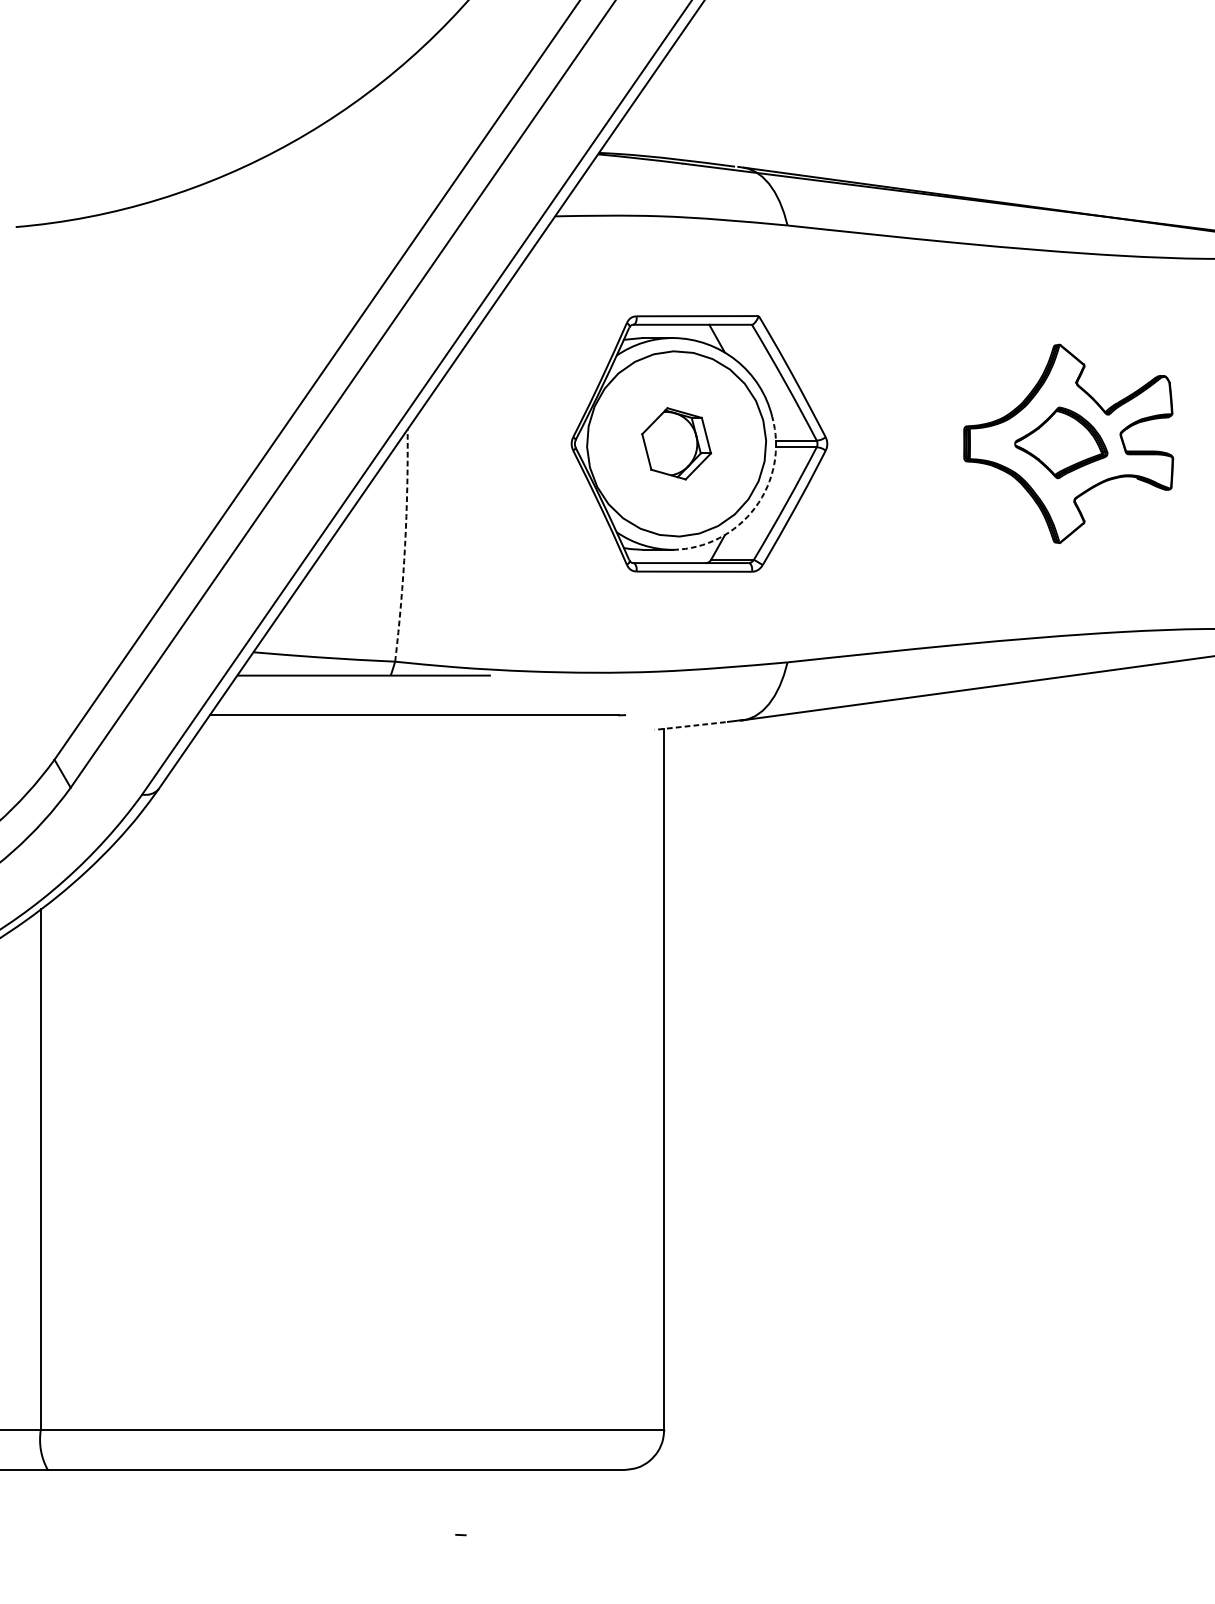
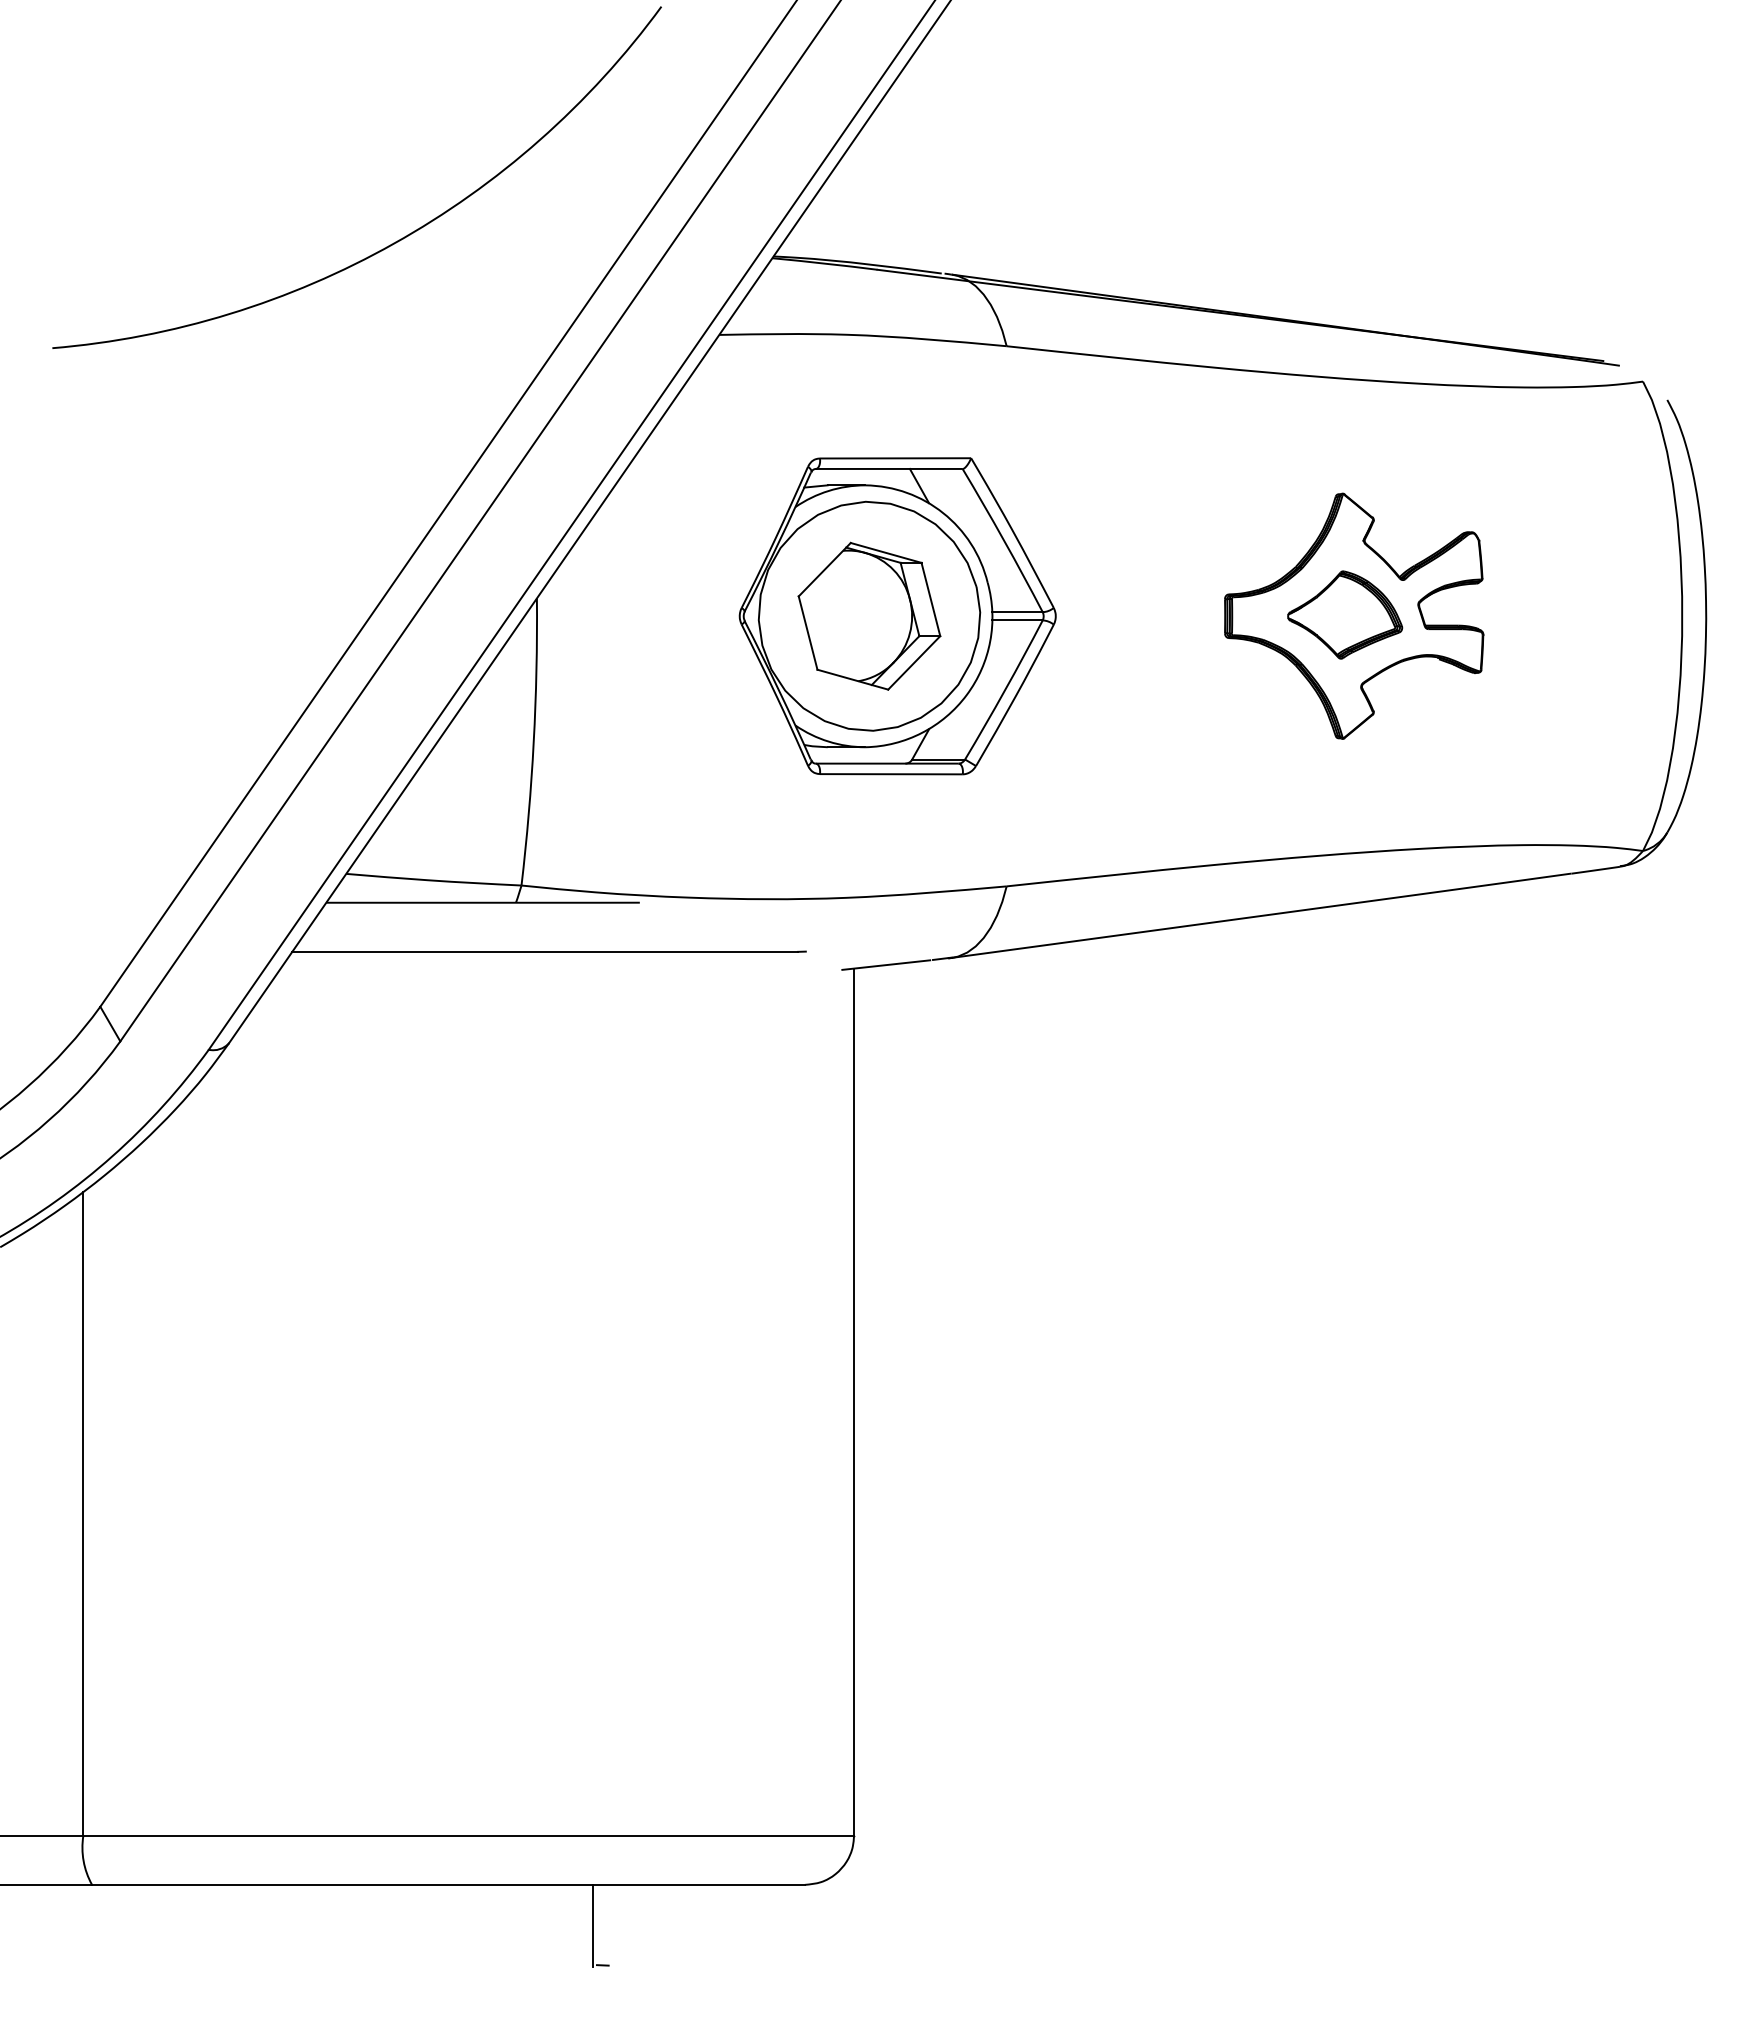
part: (676, 443) -> (869, 615), size x1.67
arc: (755, 507) -> (966, 695), dashed -> solid
arc: (404, 546) -> (533, 742), dashed -> solid
line: (689, 726) -> (885, 965), dashed -> solid
line: (452, 1502) -> (592, 1925), added

